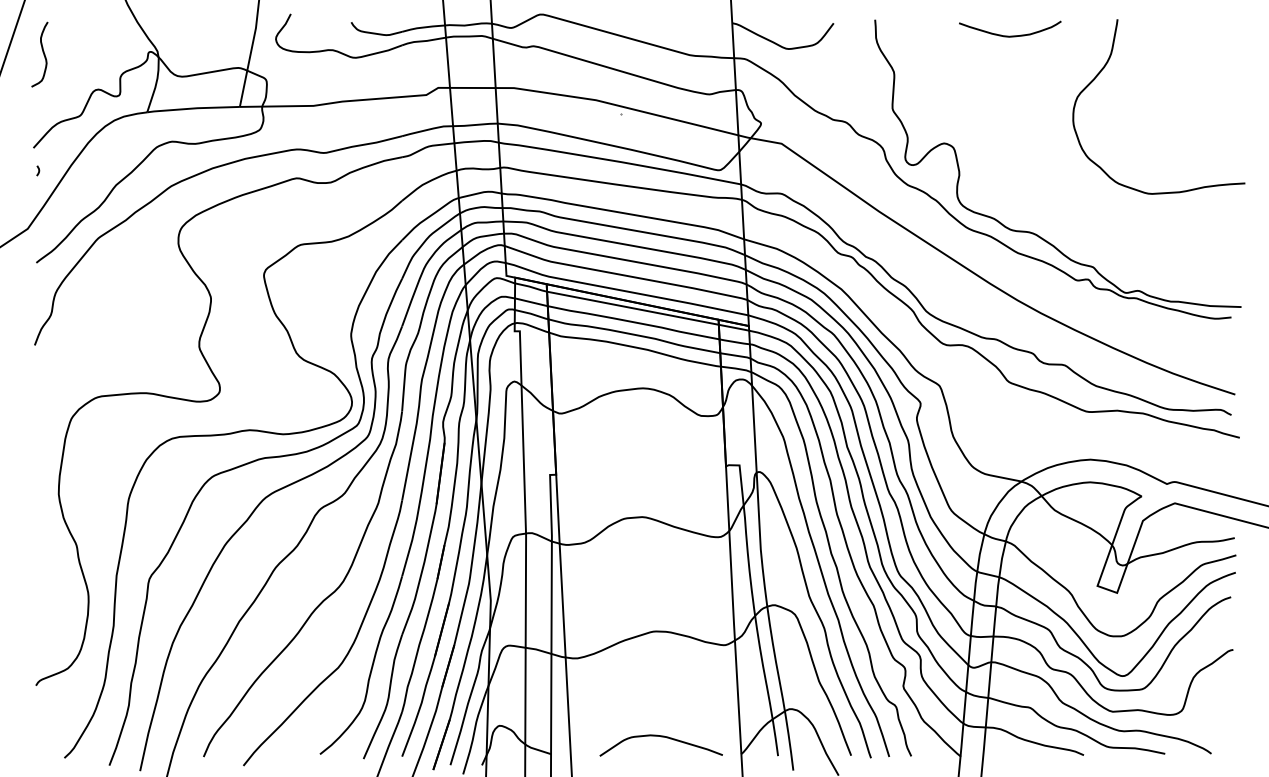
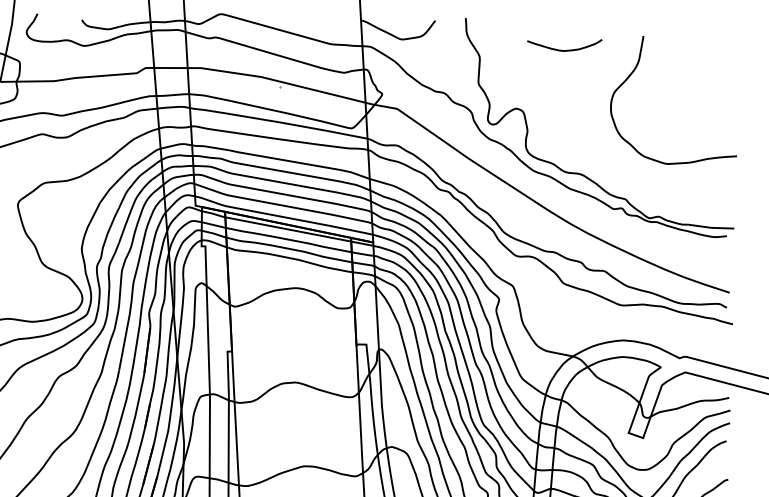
curve: (1010, 35) -> (564, 50), moved
curve: (1104, 68) -> (633, 72), moved

